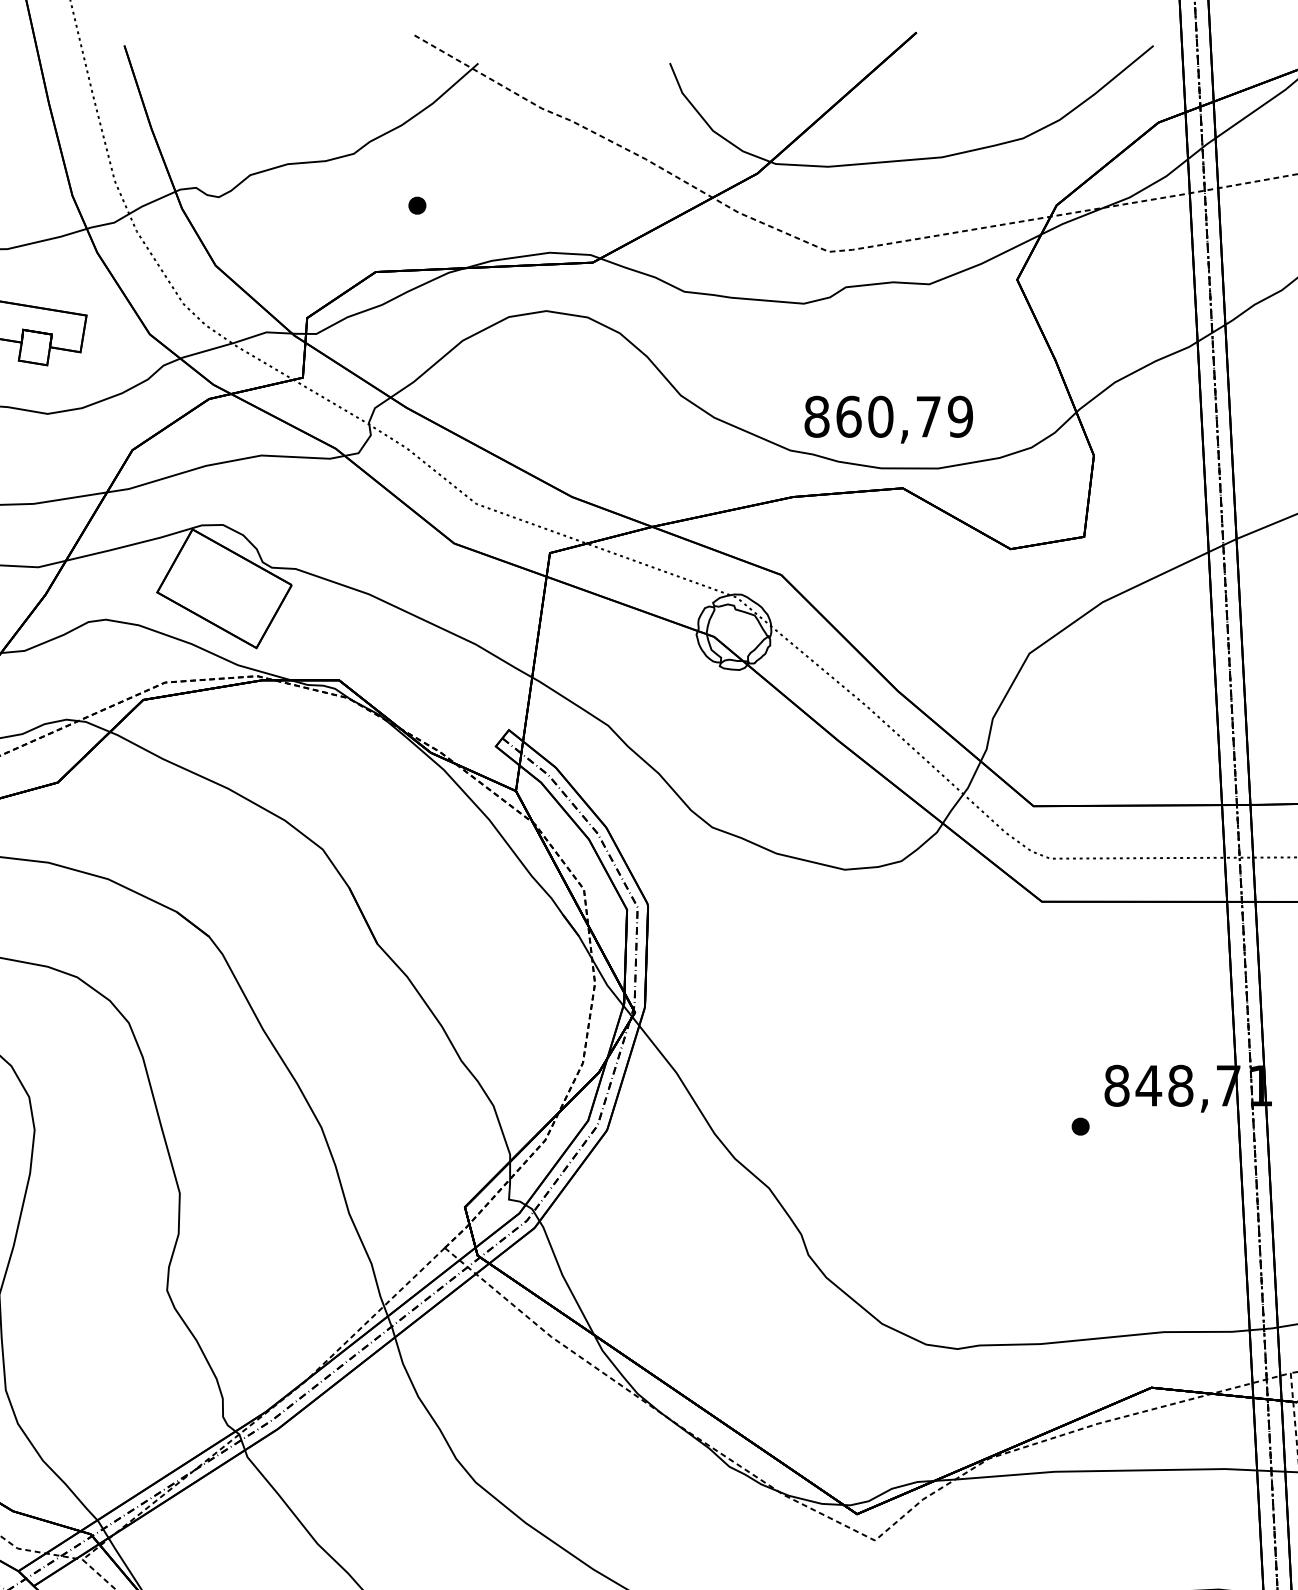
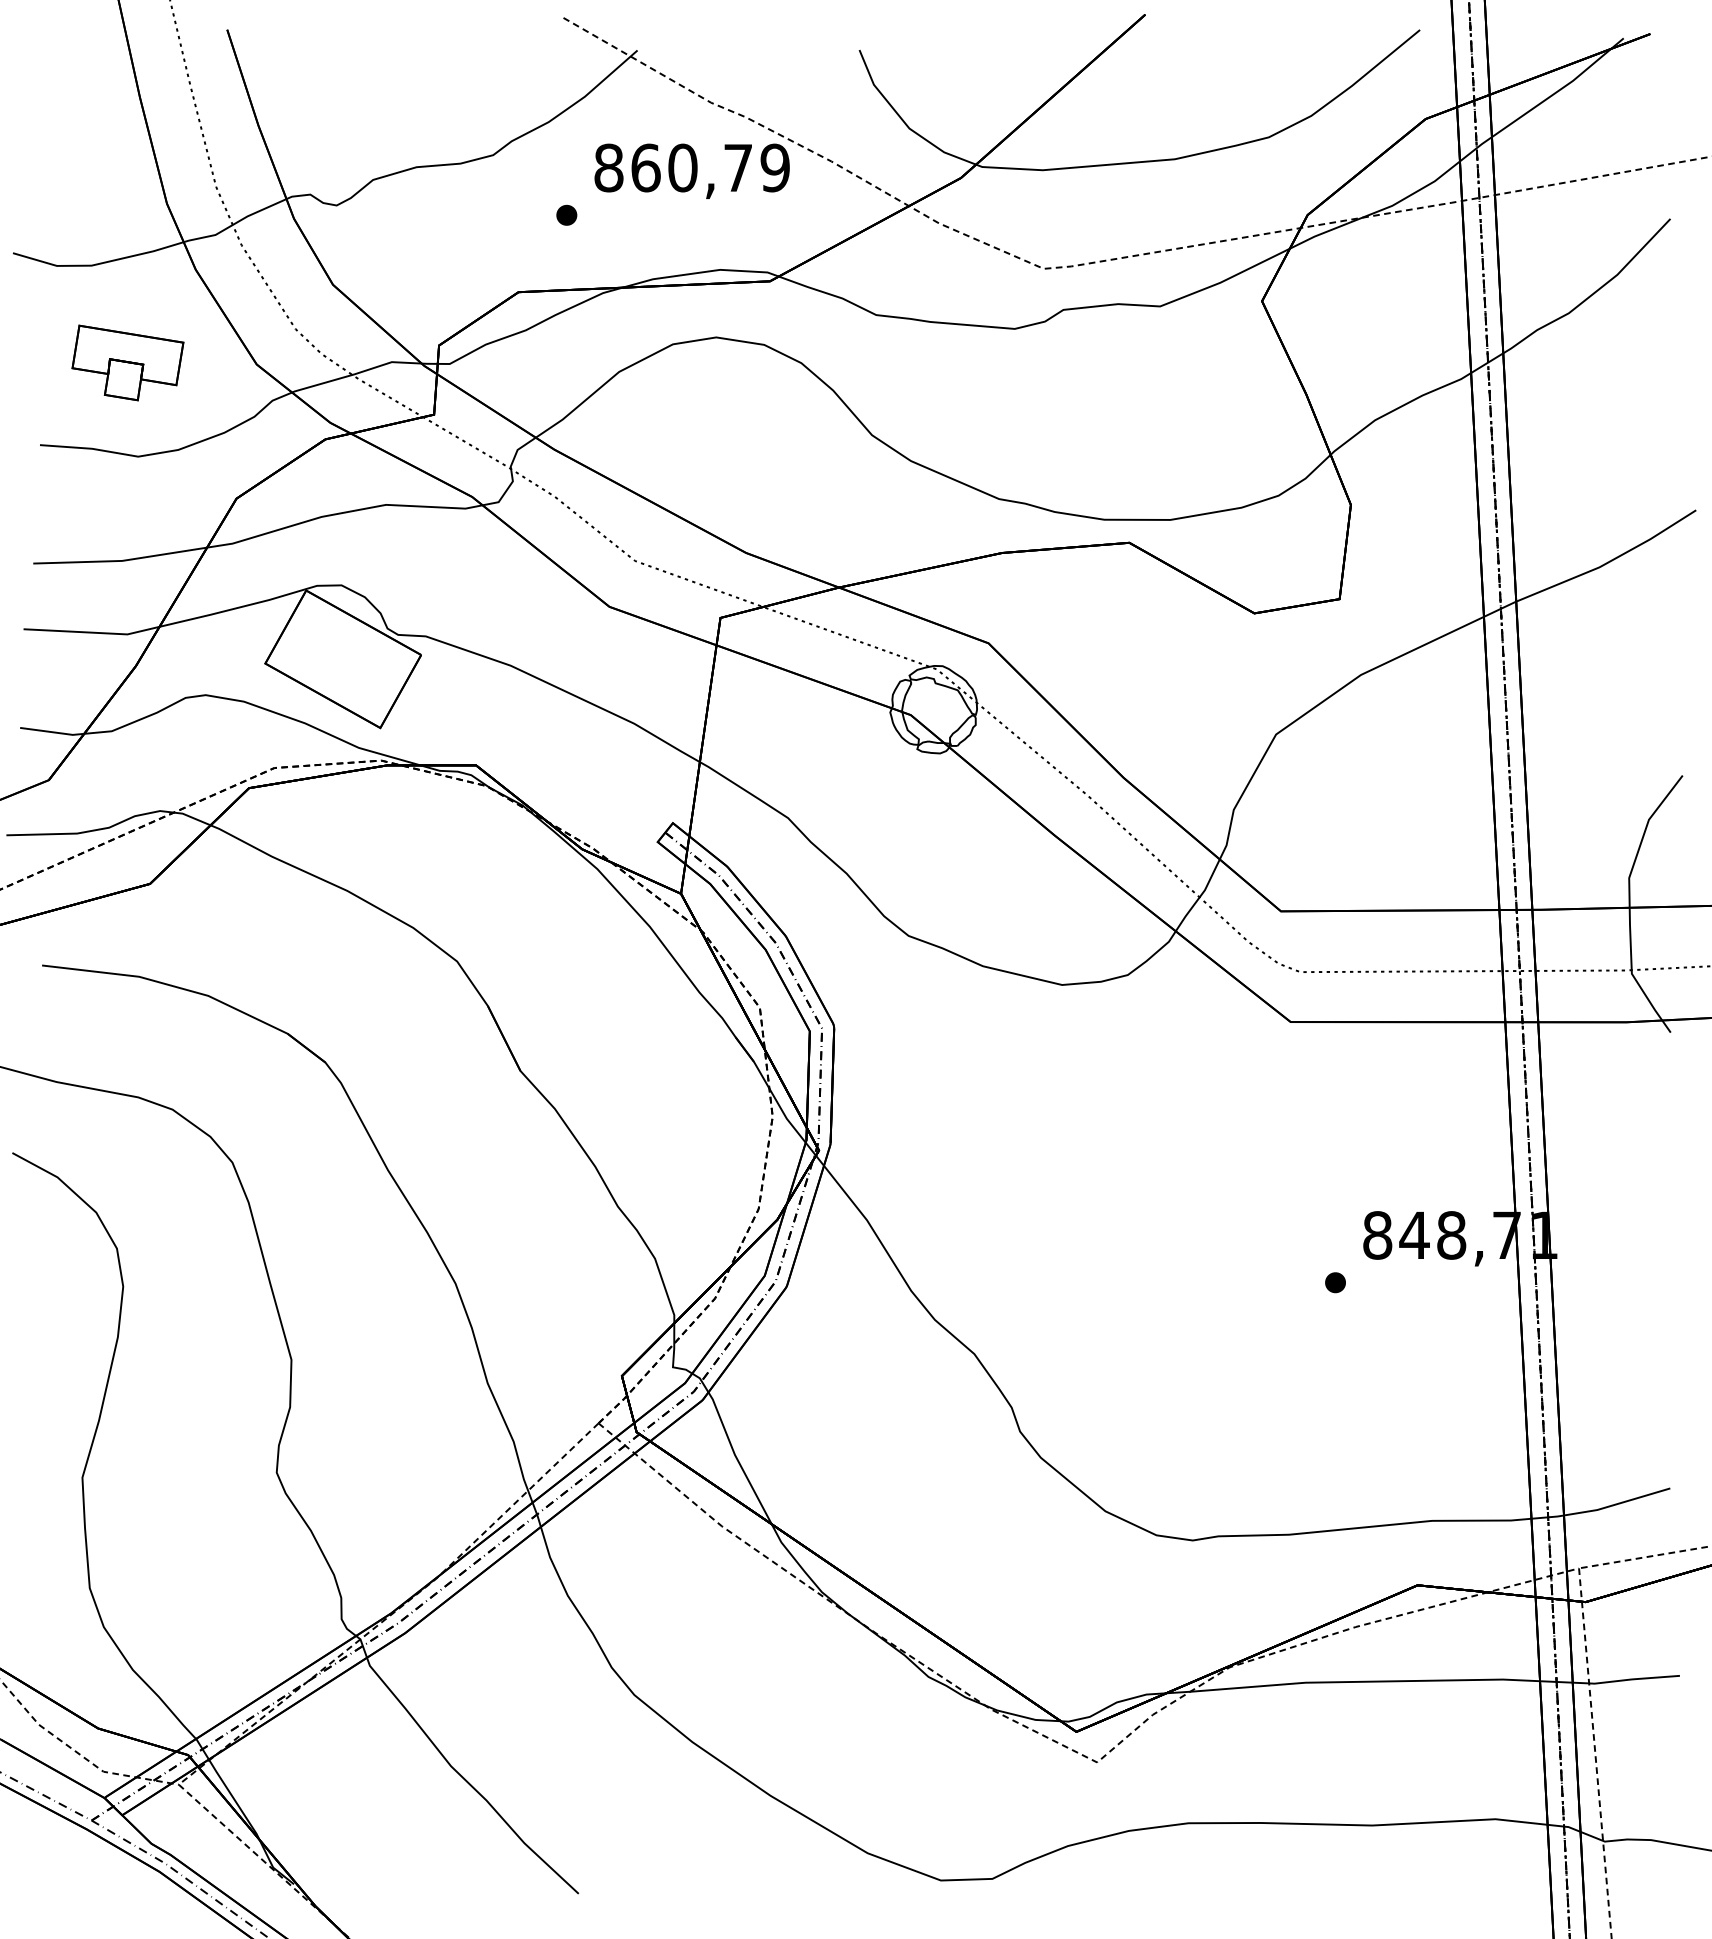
text: (888, 418) -> (691, 170), moved

